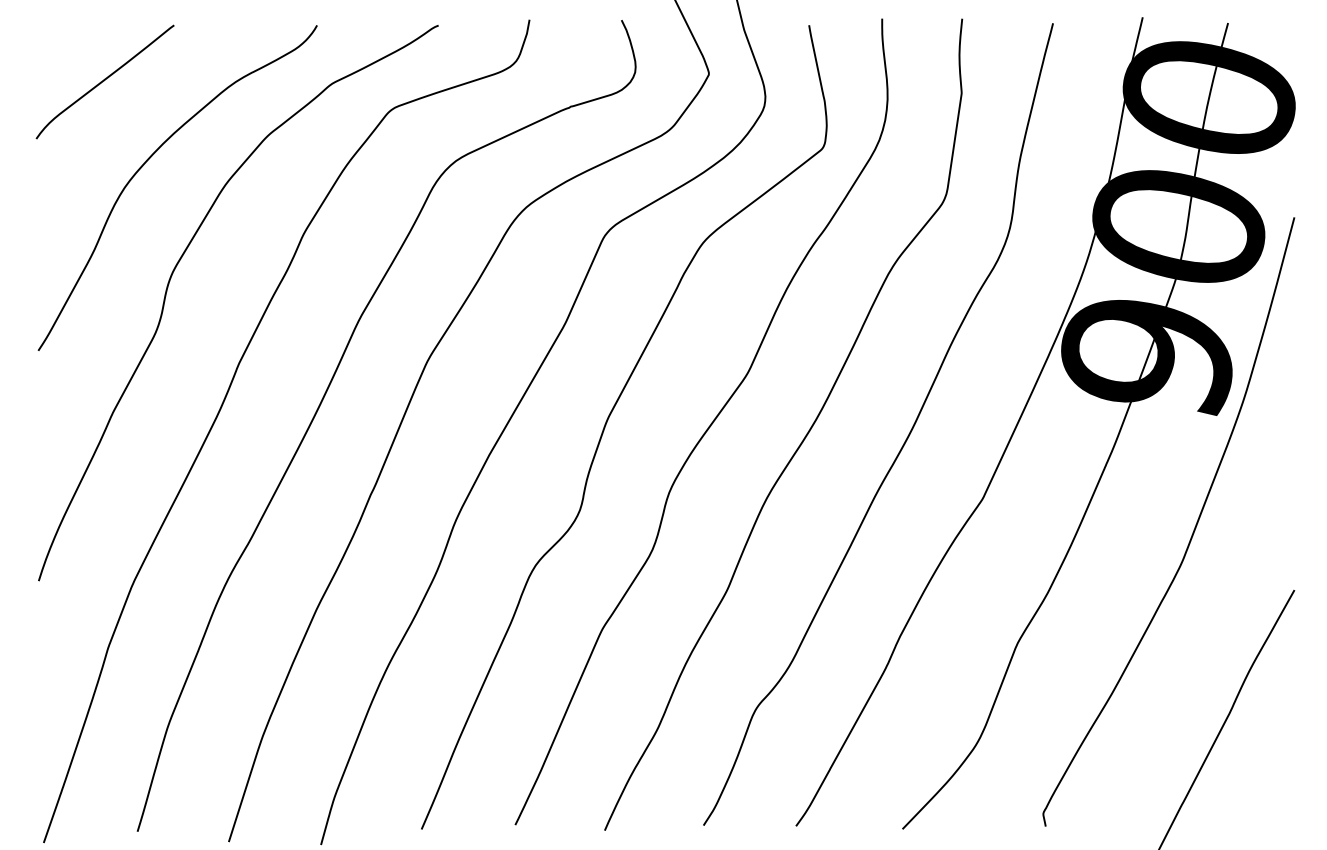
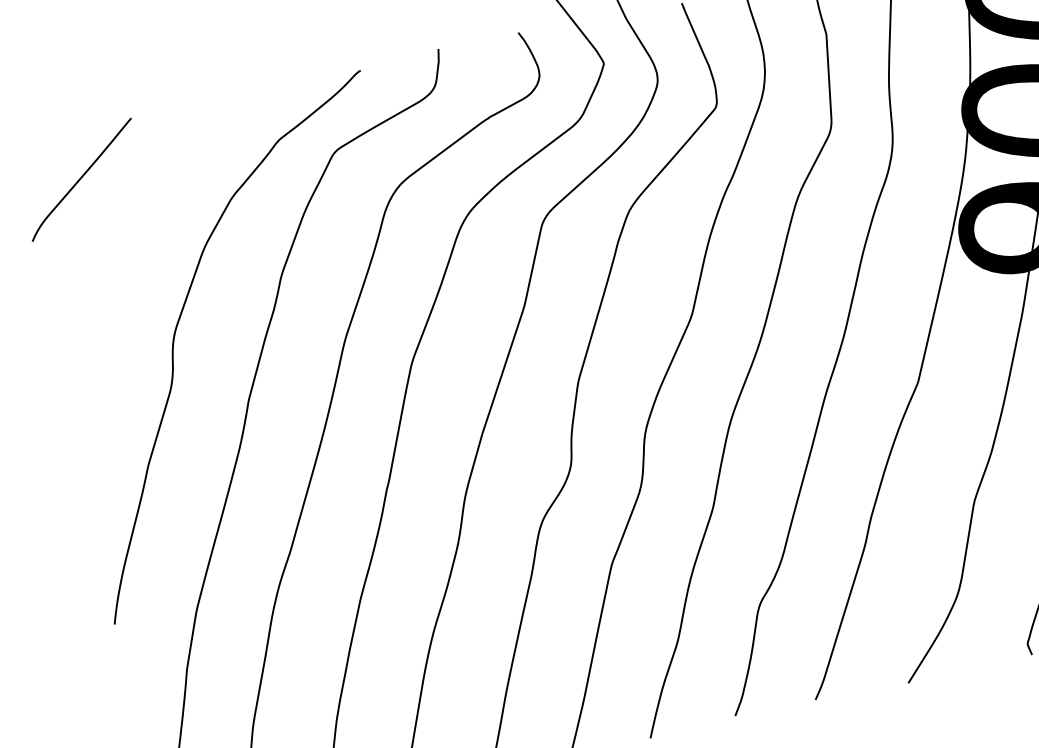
curve: (149, 159) -> (134, 238), removed

